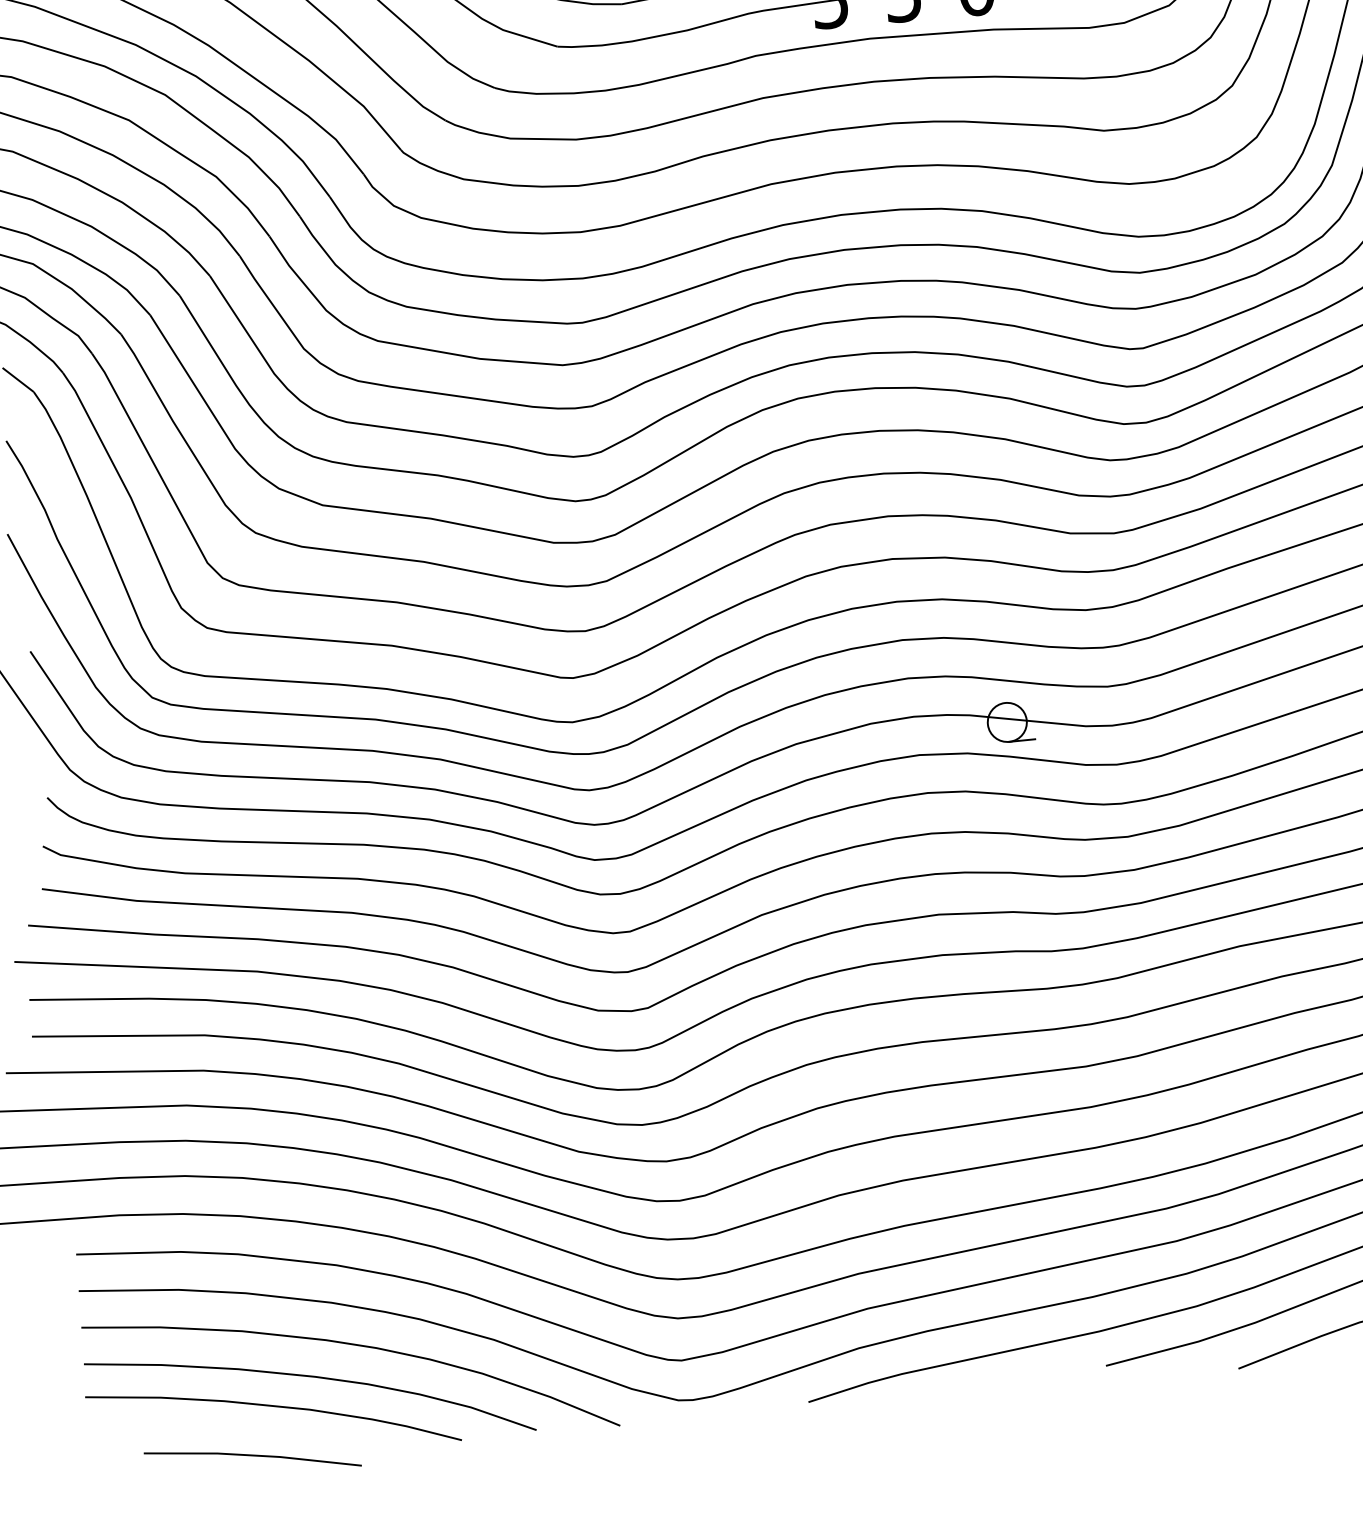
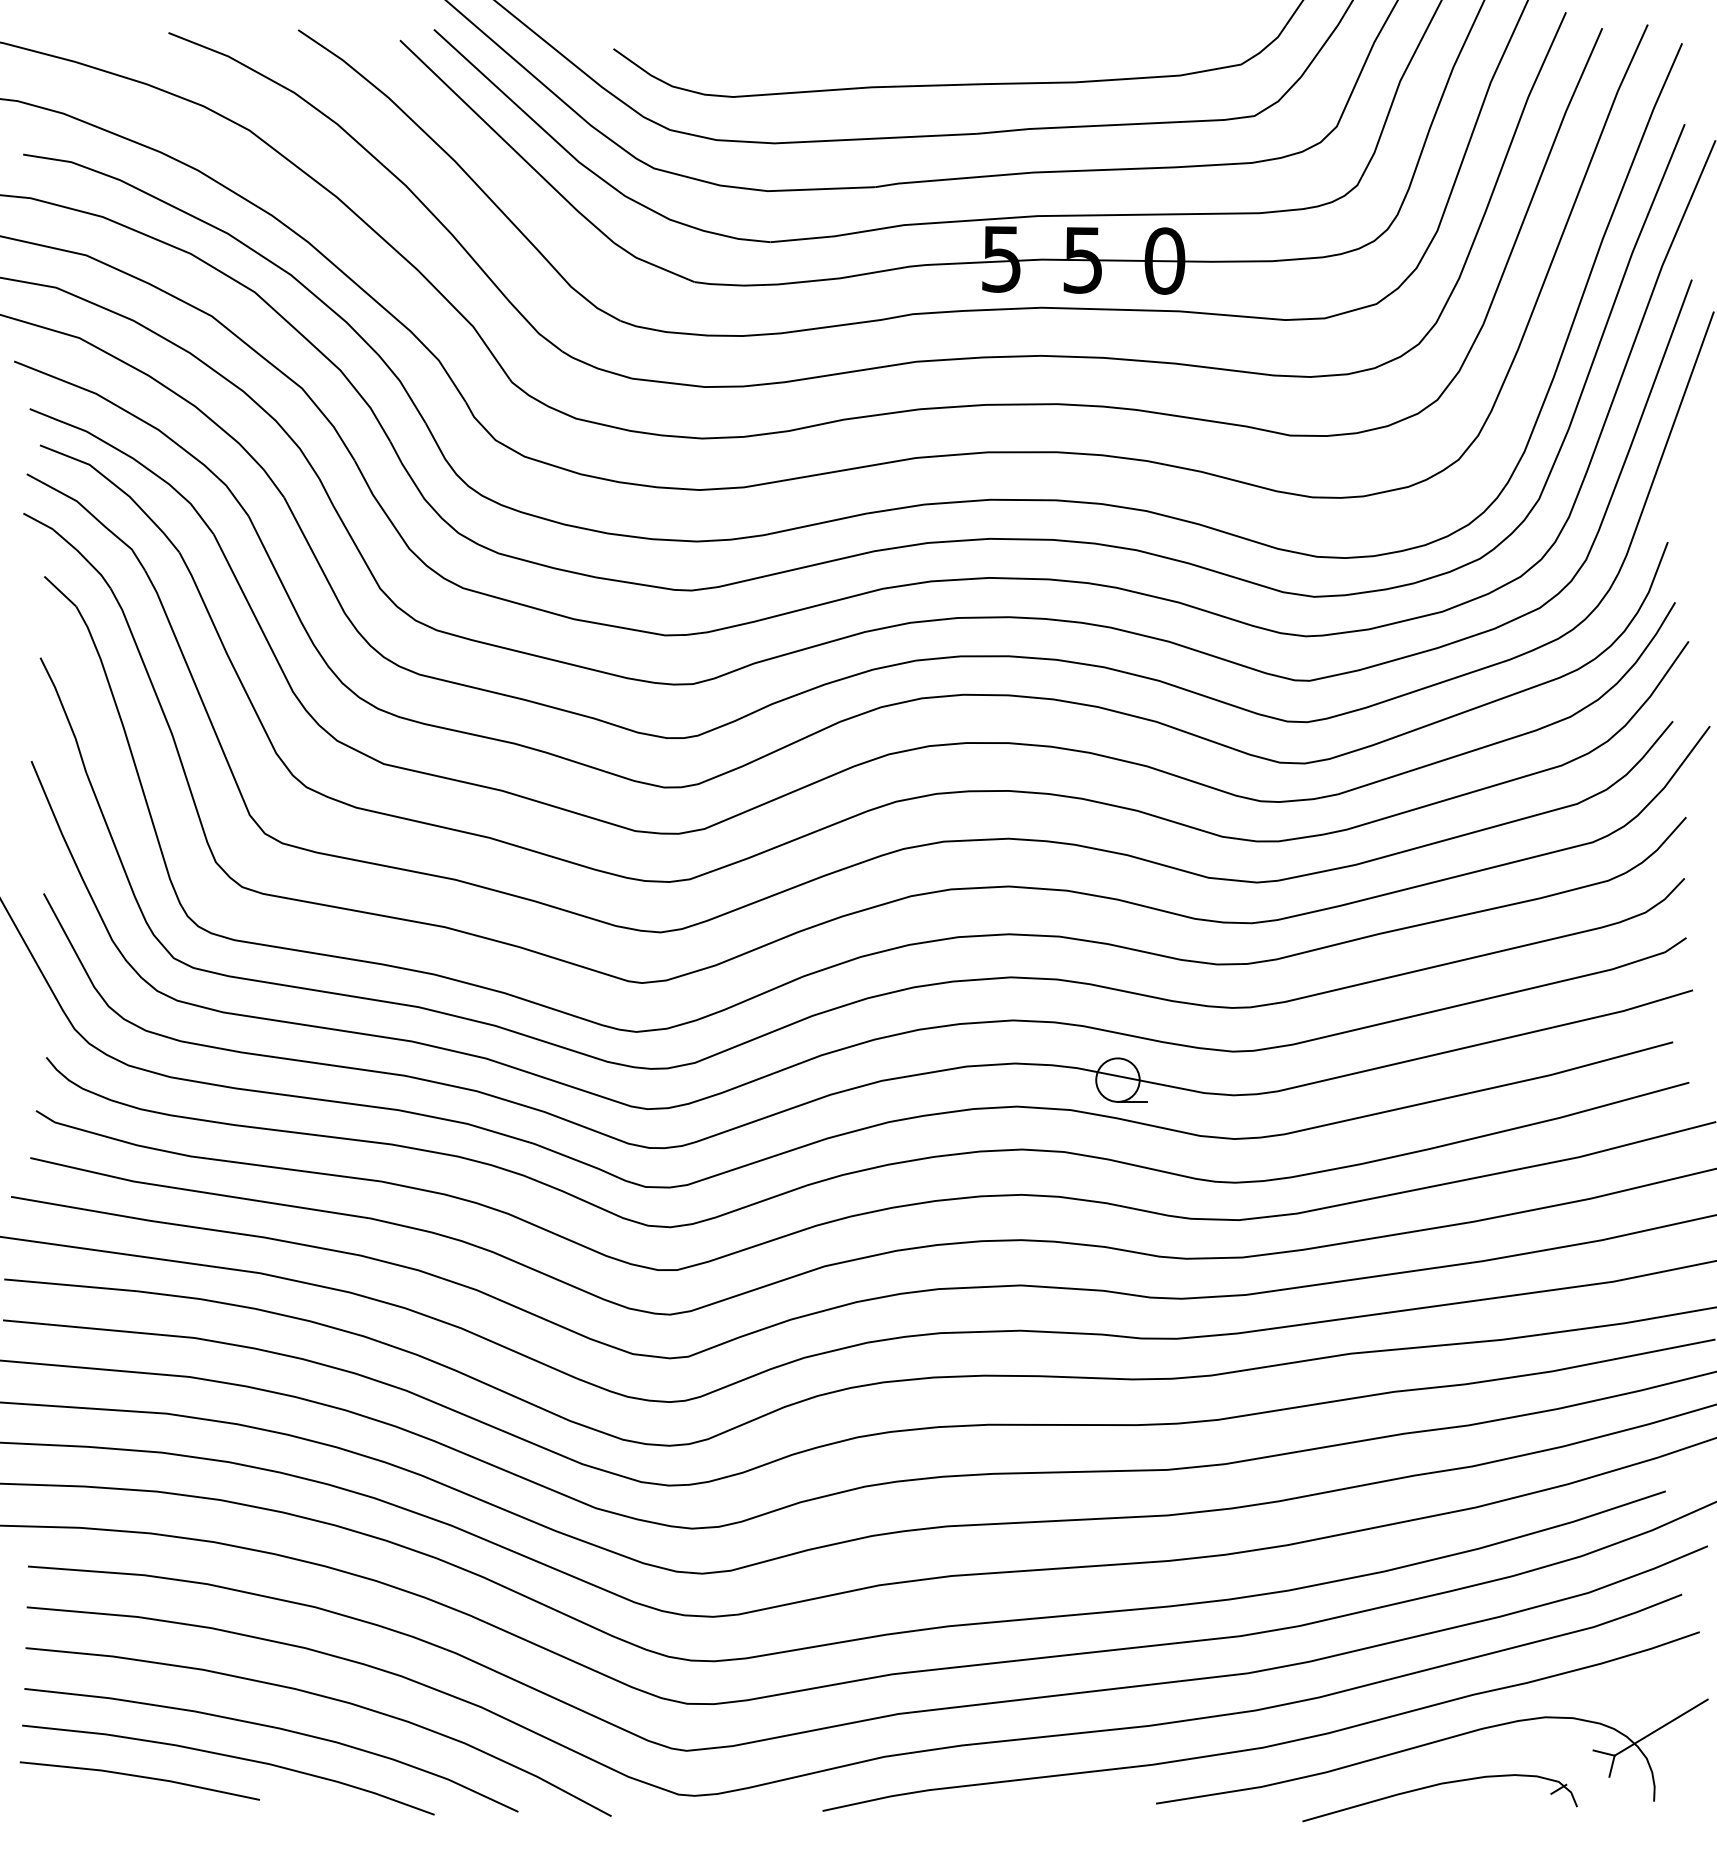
line: (252, 1456) -> (139, 1777), moved

